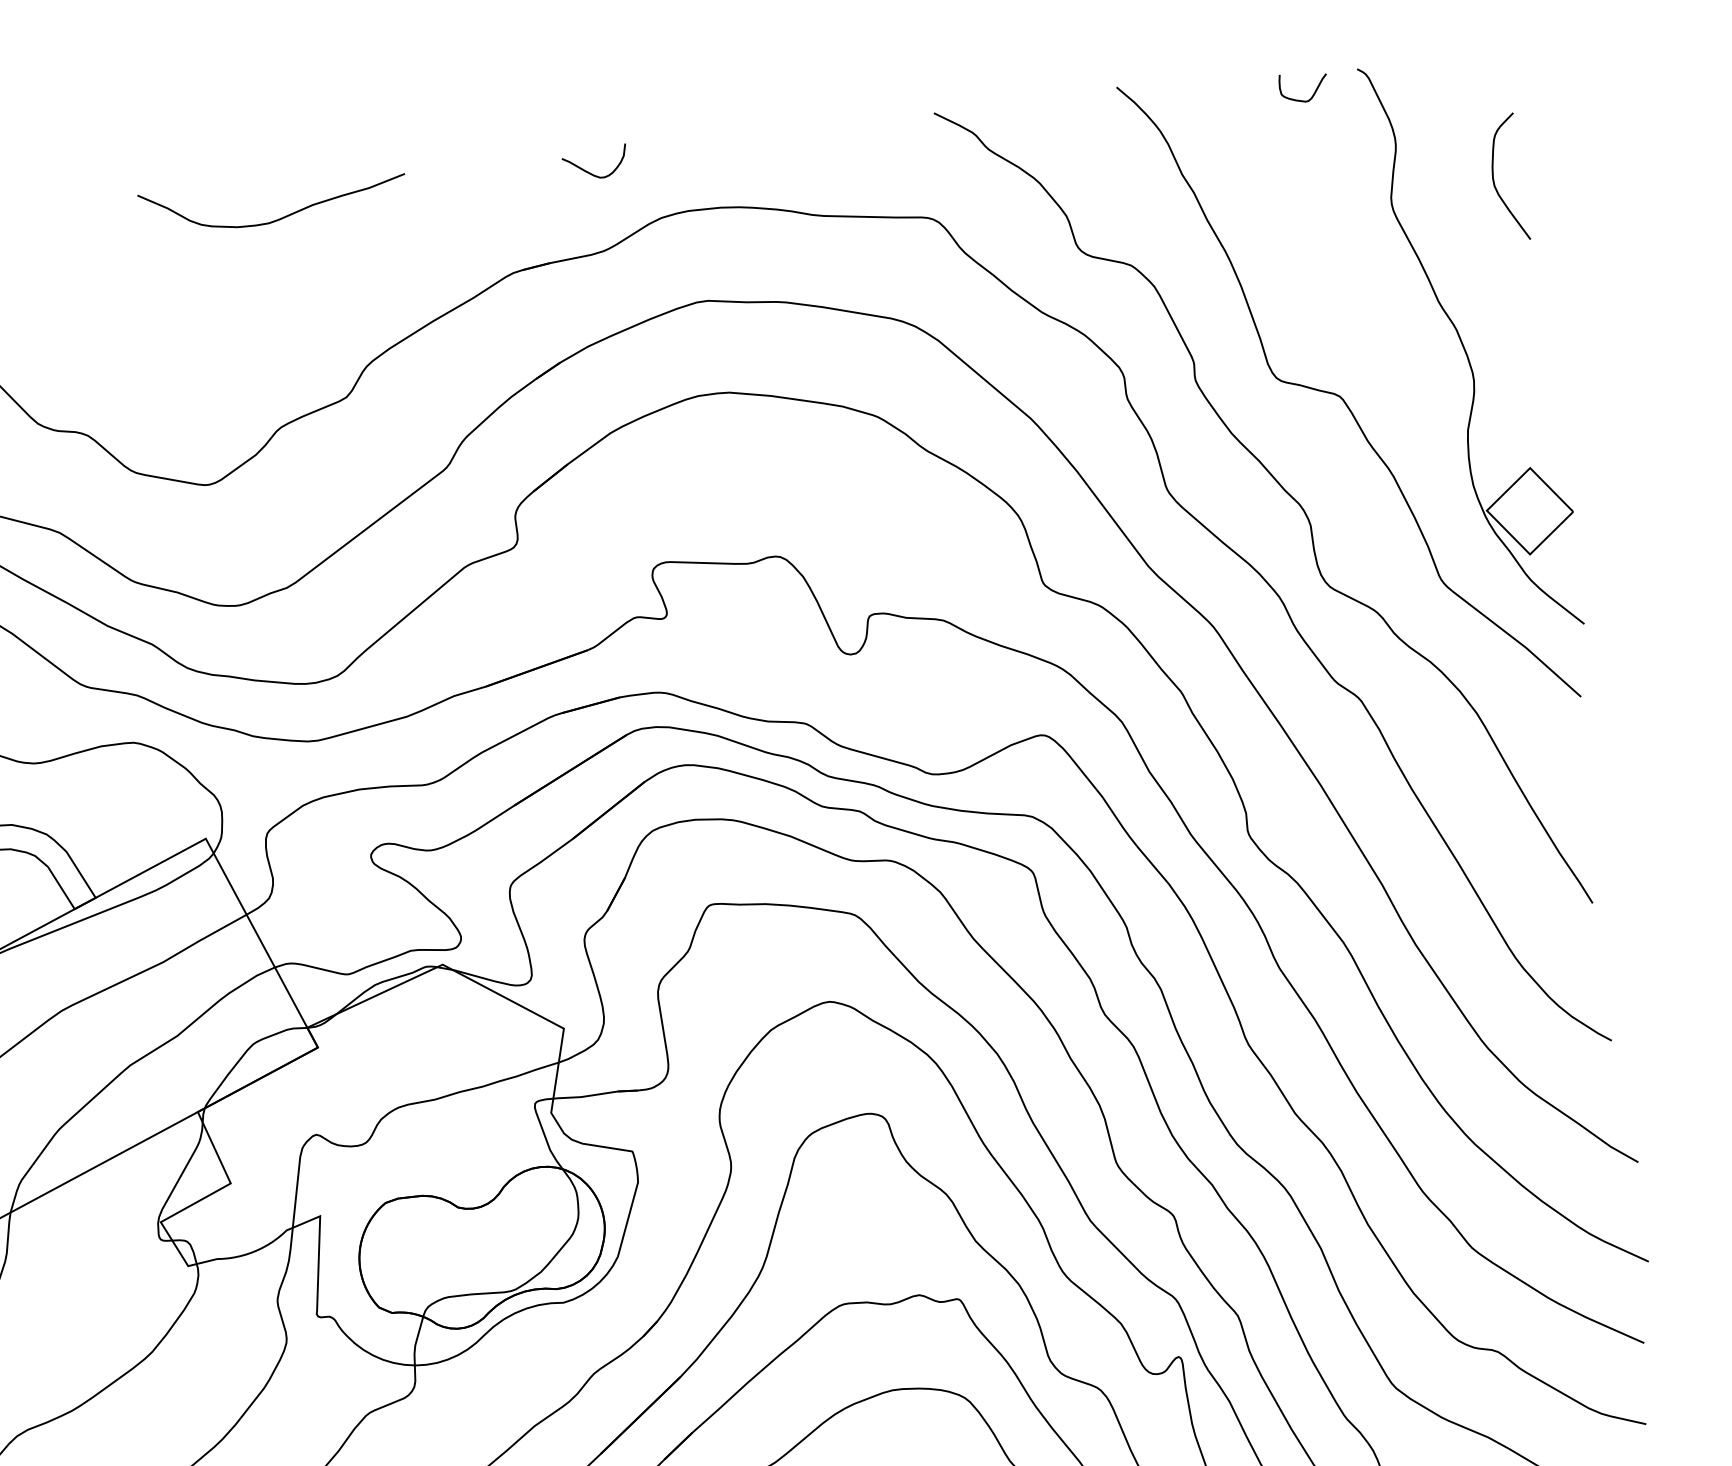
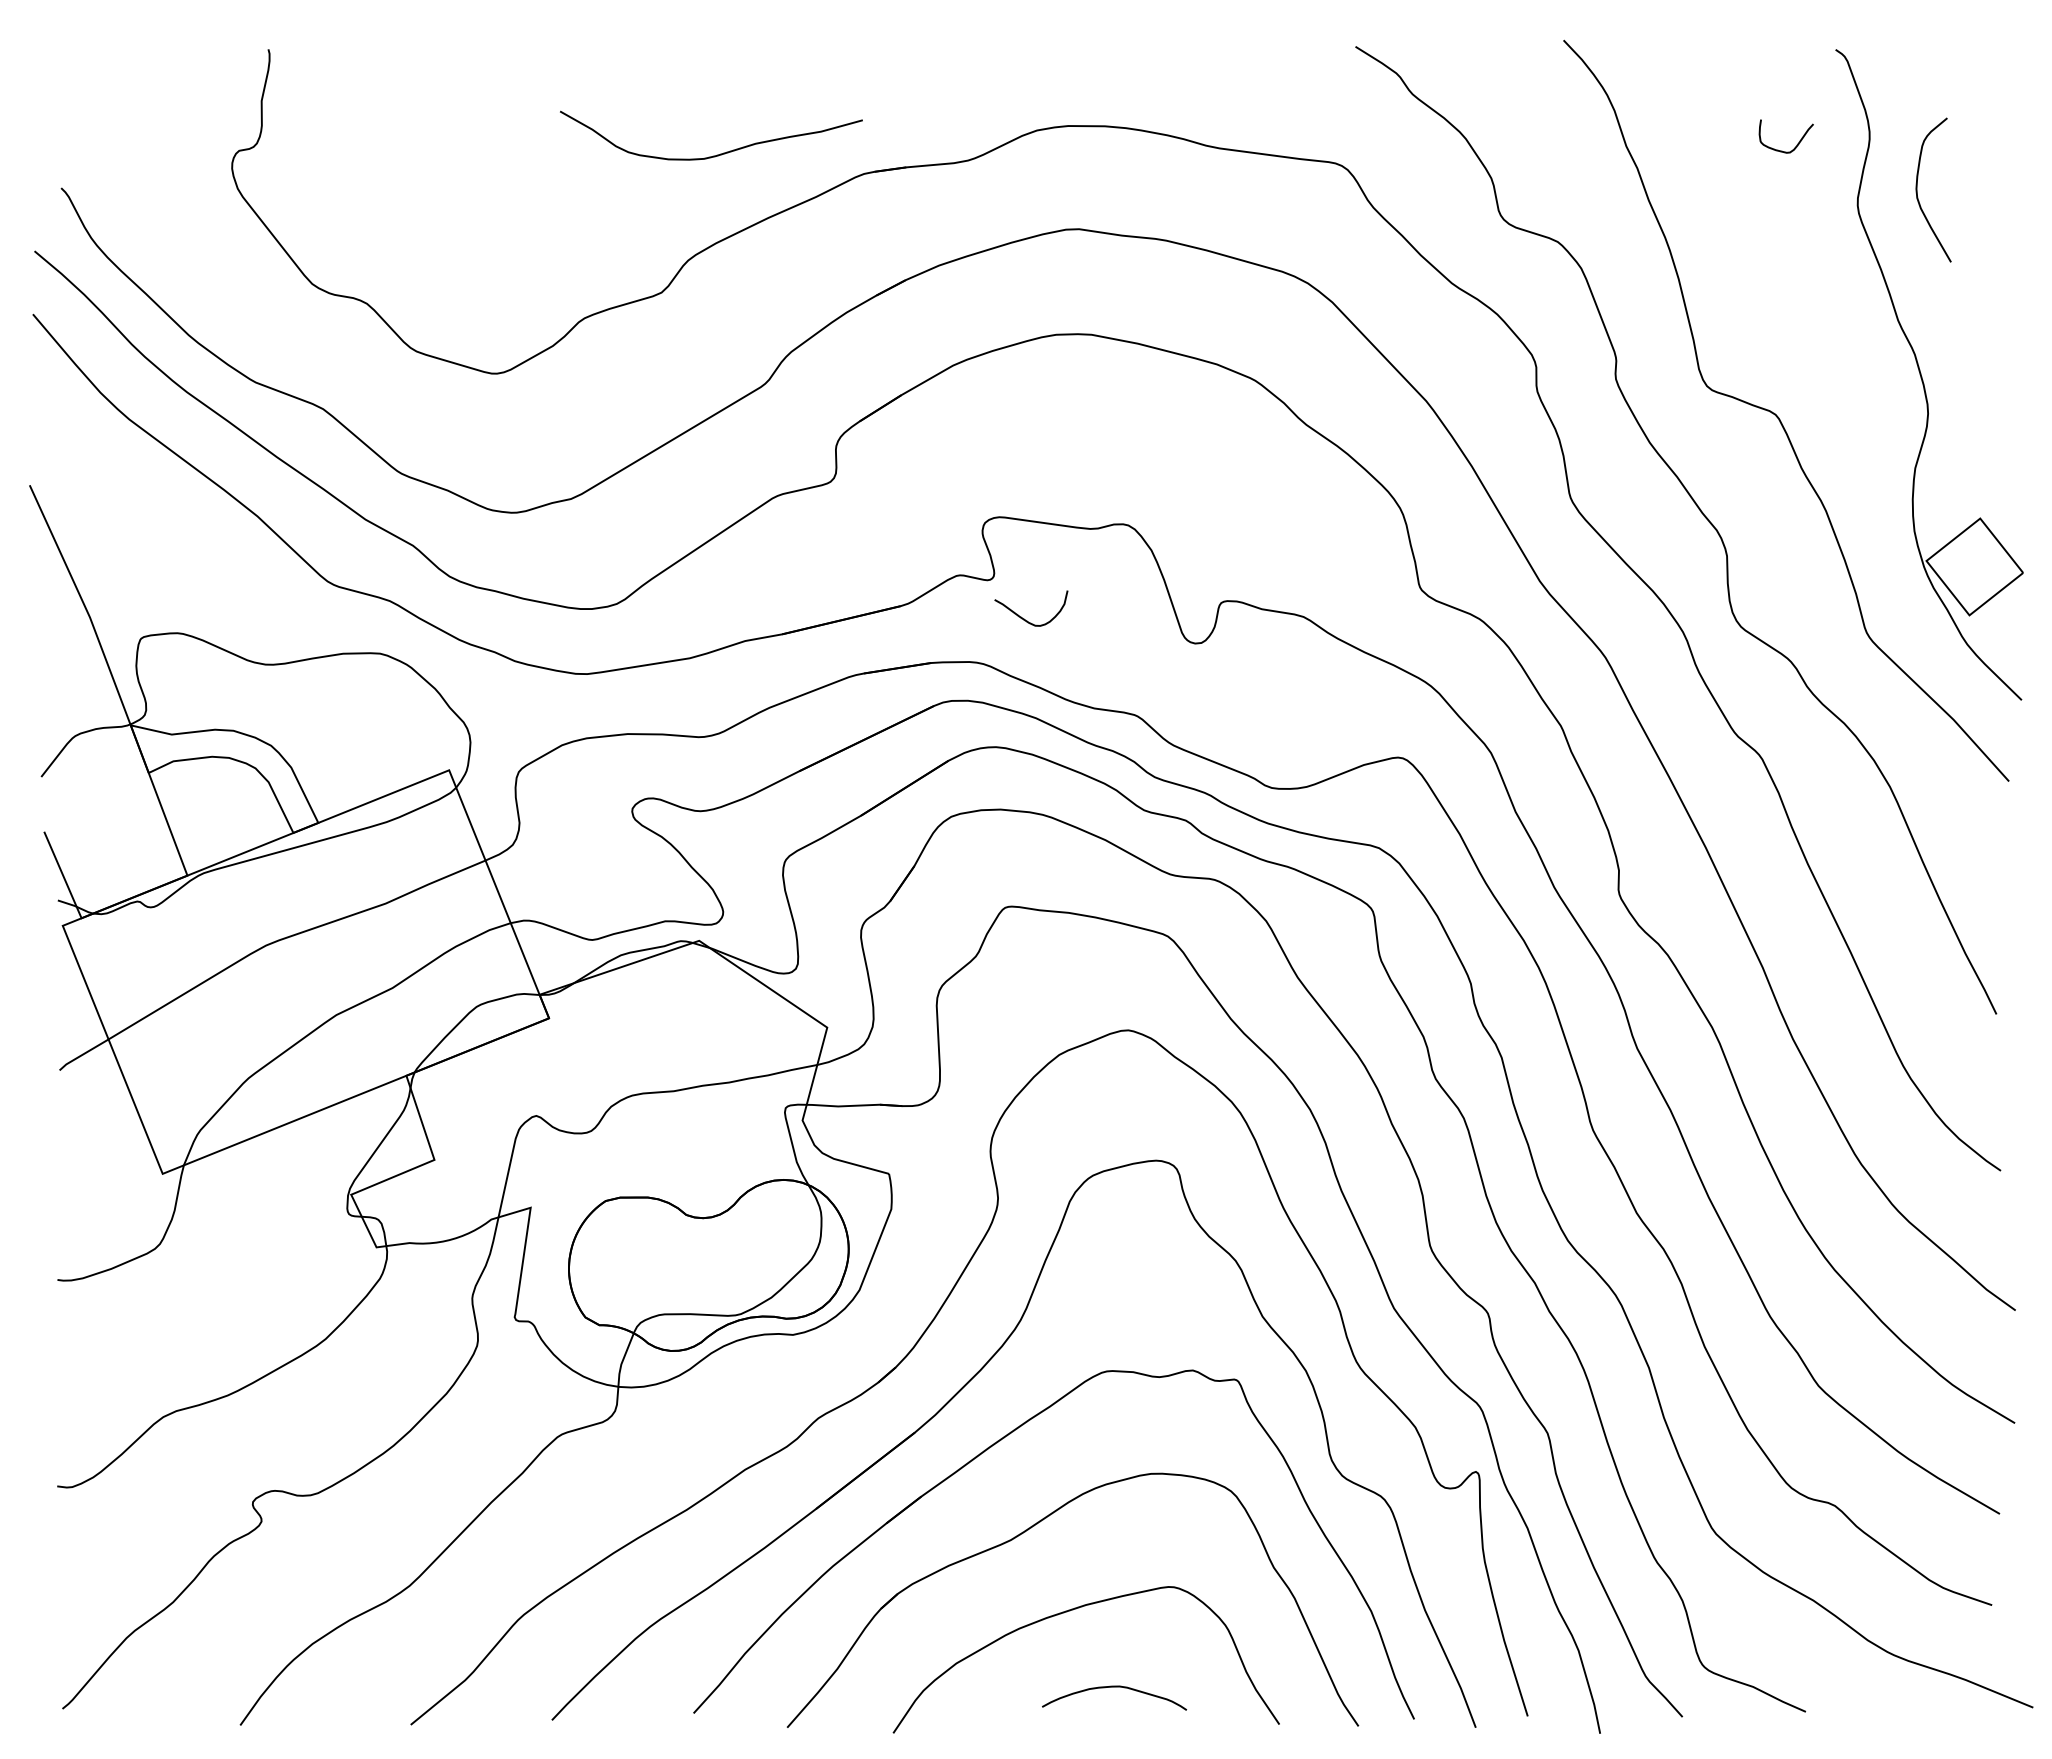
curve: (1314, 92) -> (1797, 143), moved
curve: (589, 172) -> (1024, 618), moved
curve: (1493, 178) -> (1917, 189), moved
curve: (280, 218) -> (717, 154), moved

